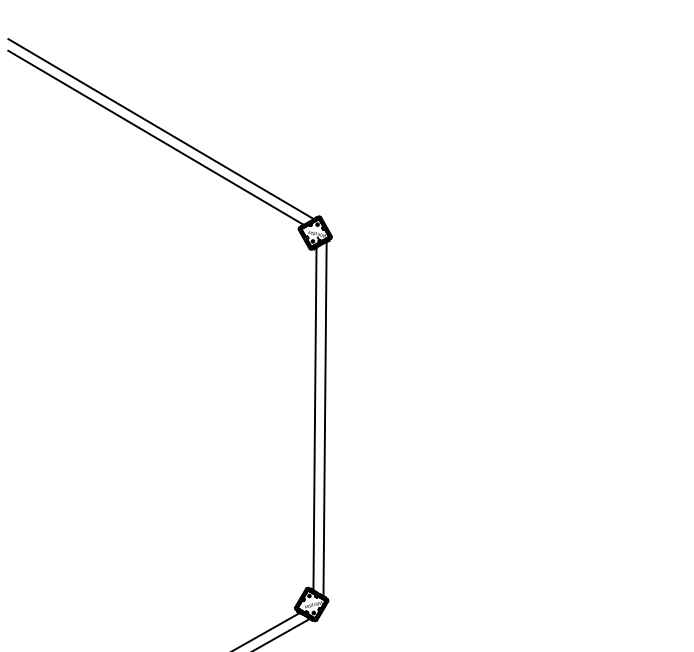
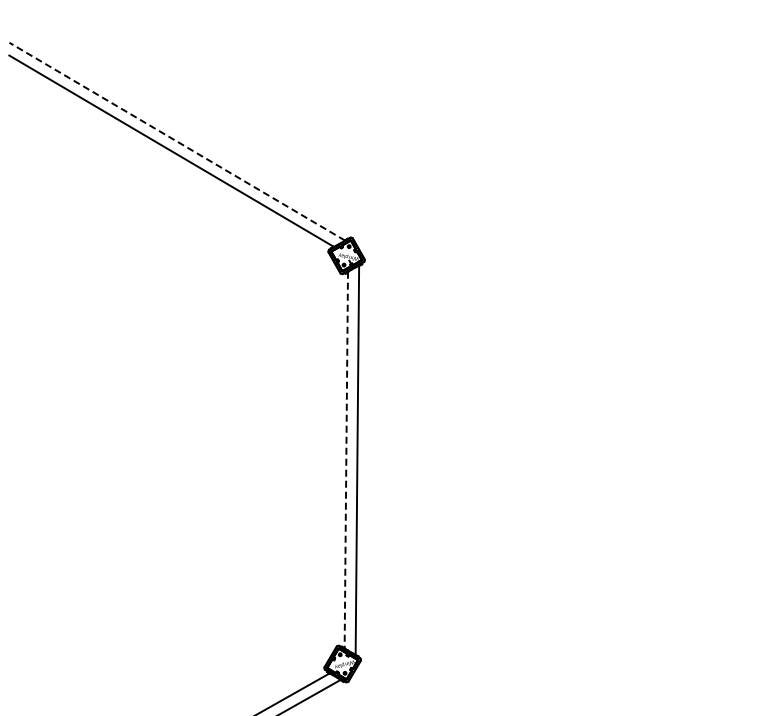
line: (161, 128) -> (177, 141), solid -> dashed
line: (315, 419) -> (346, 460), solid -> dashed

